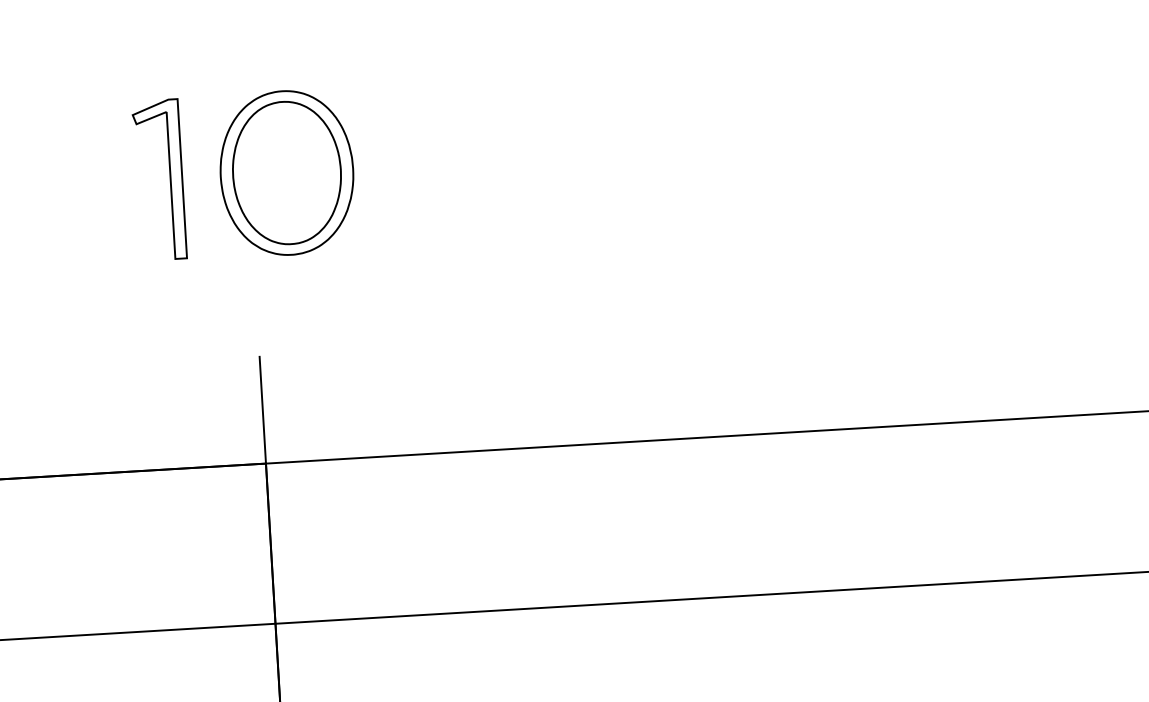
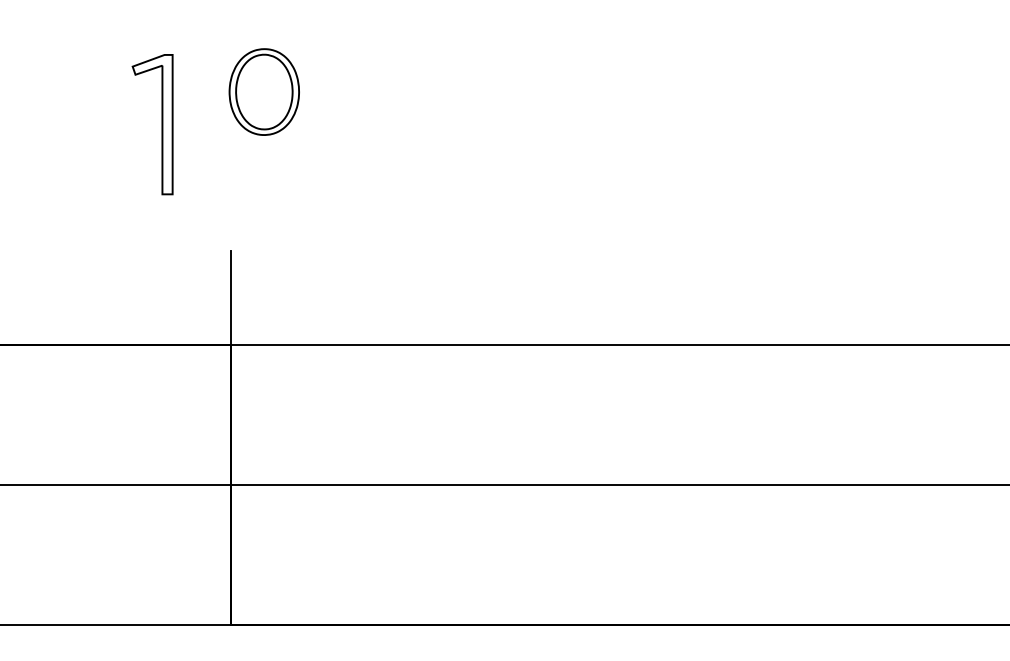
part: (287, 172) -> (264, 91), size x0.6
part: (169, 179) -> (161, 124), moved

